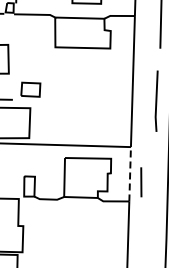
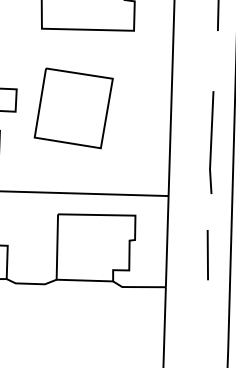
part: (74, 94) -> (73, 107), added
line: (156, 100) -> (211, 141), moved
line: (130, 173) -> (167, 240), dashed -> solid
line: (141, 182) -> (208, 255), moved

